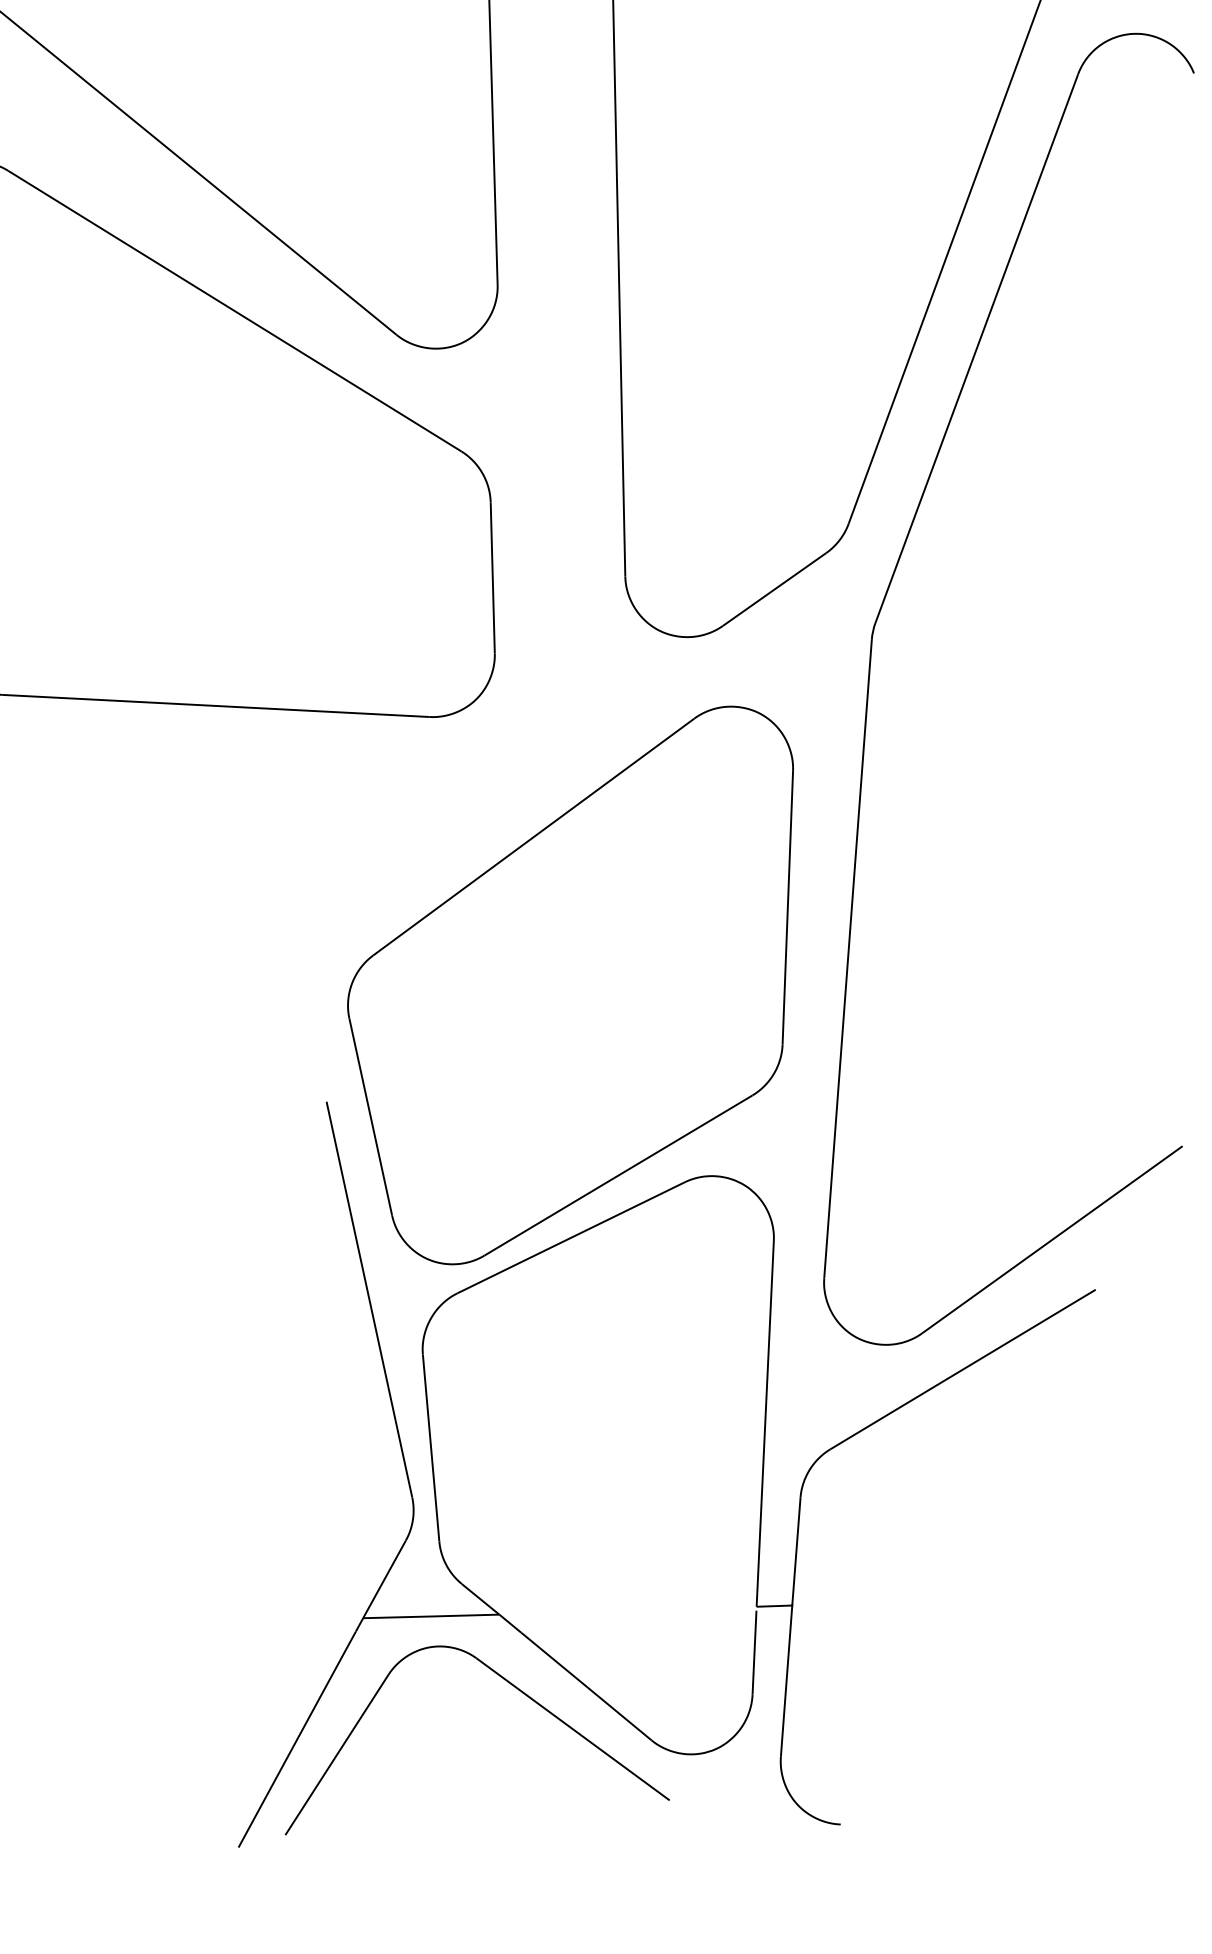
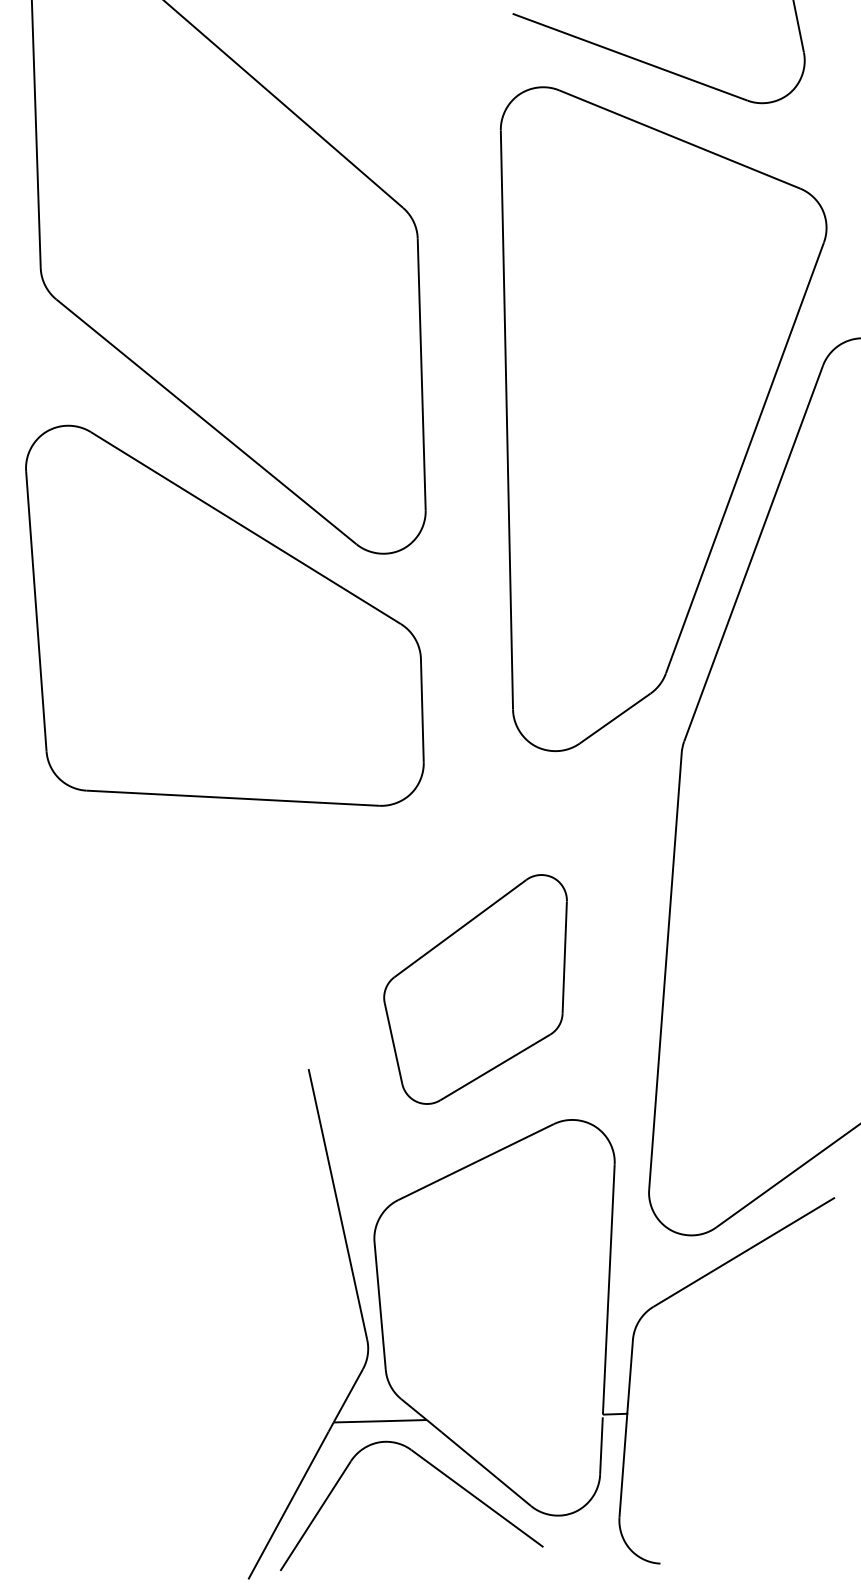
part: (570, 985) -> (475, 989), size x0.6

